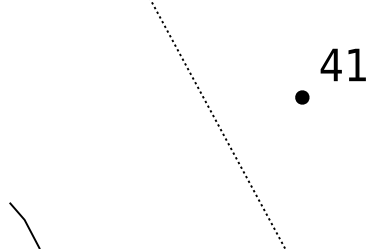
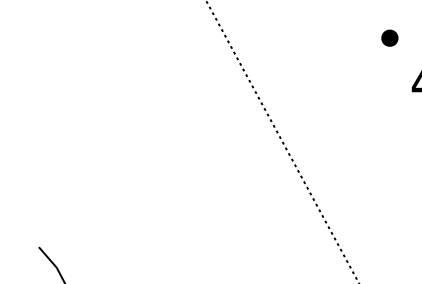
part: (302, 97) -> (390, 38), moved

